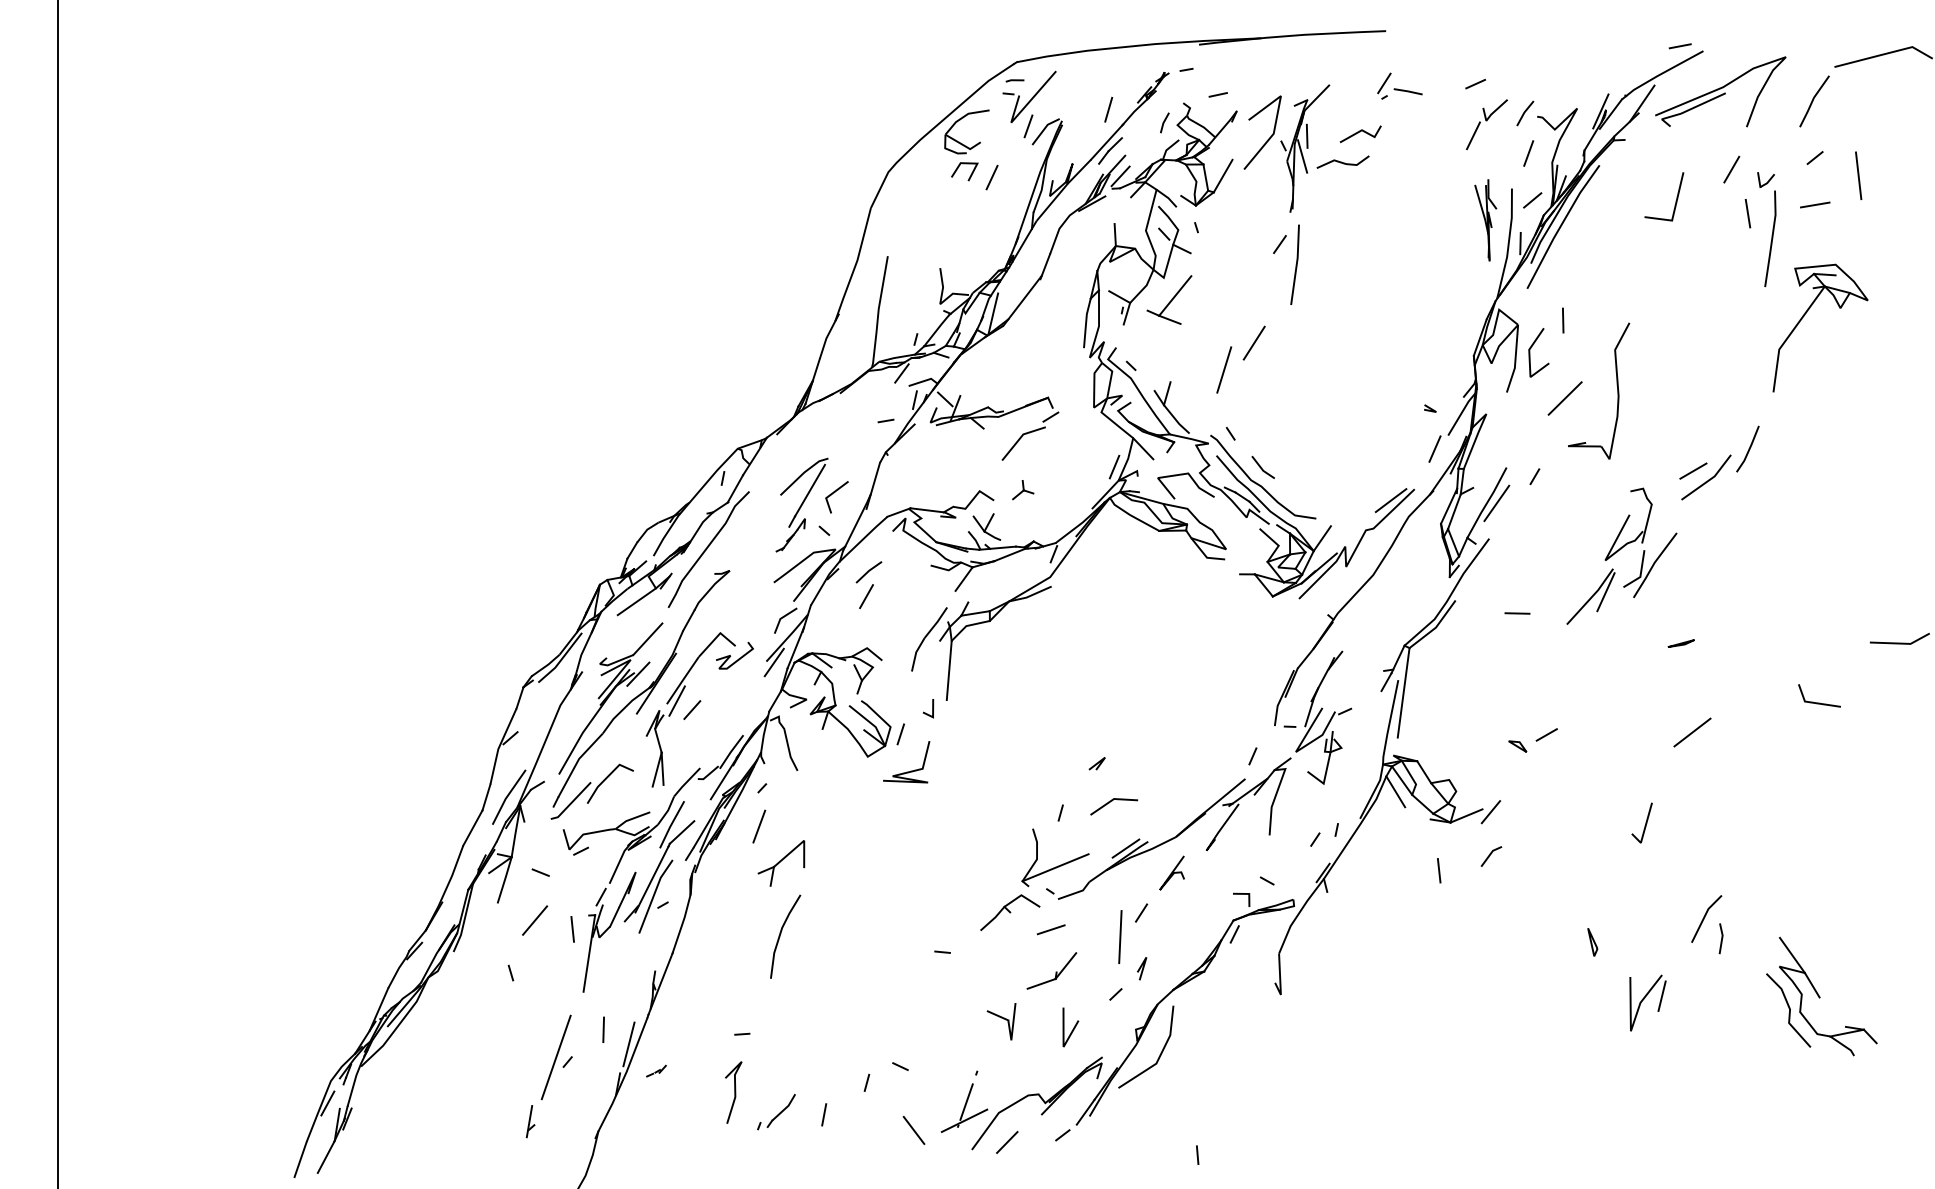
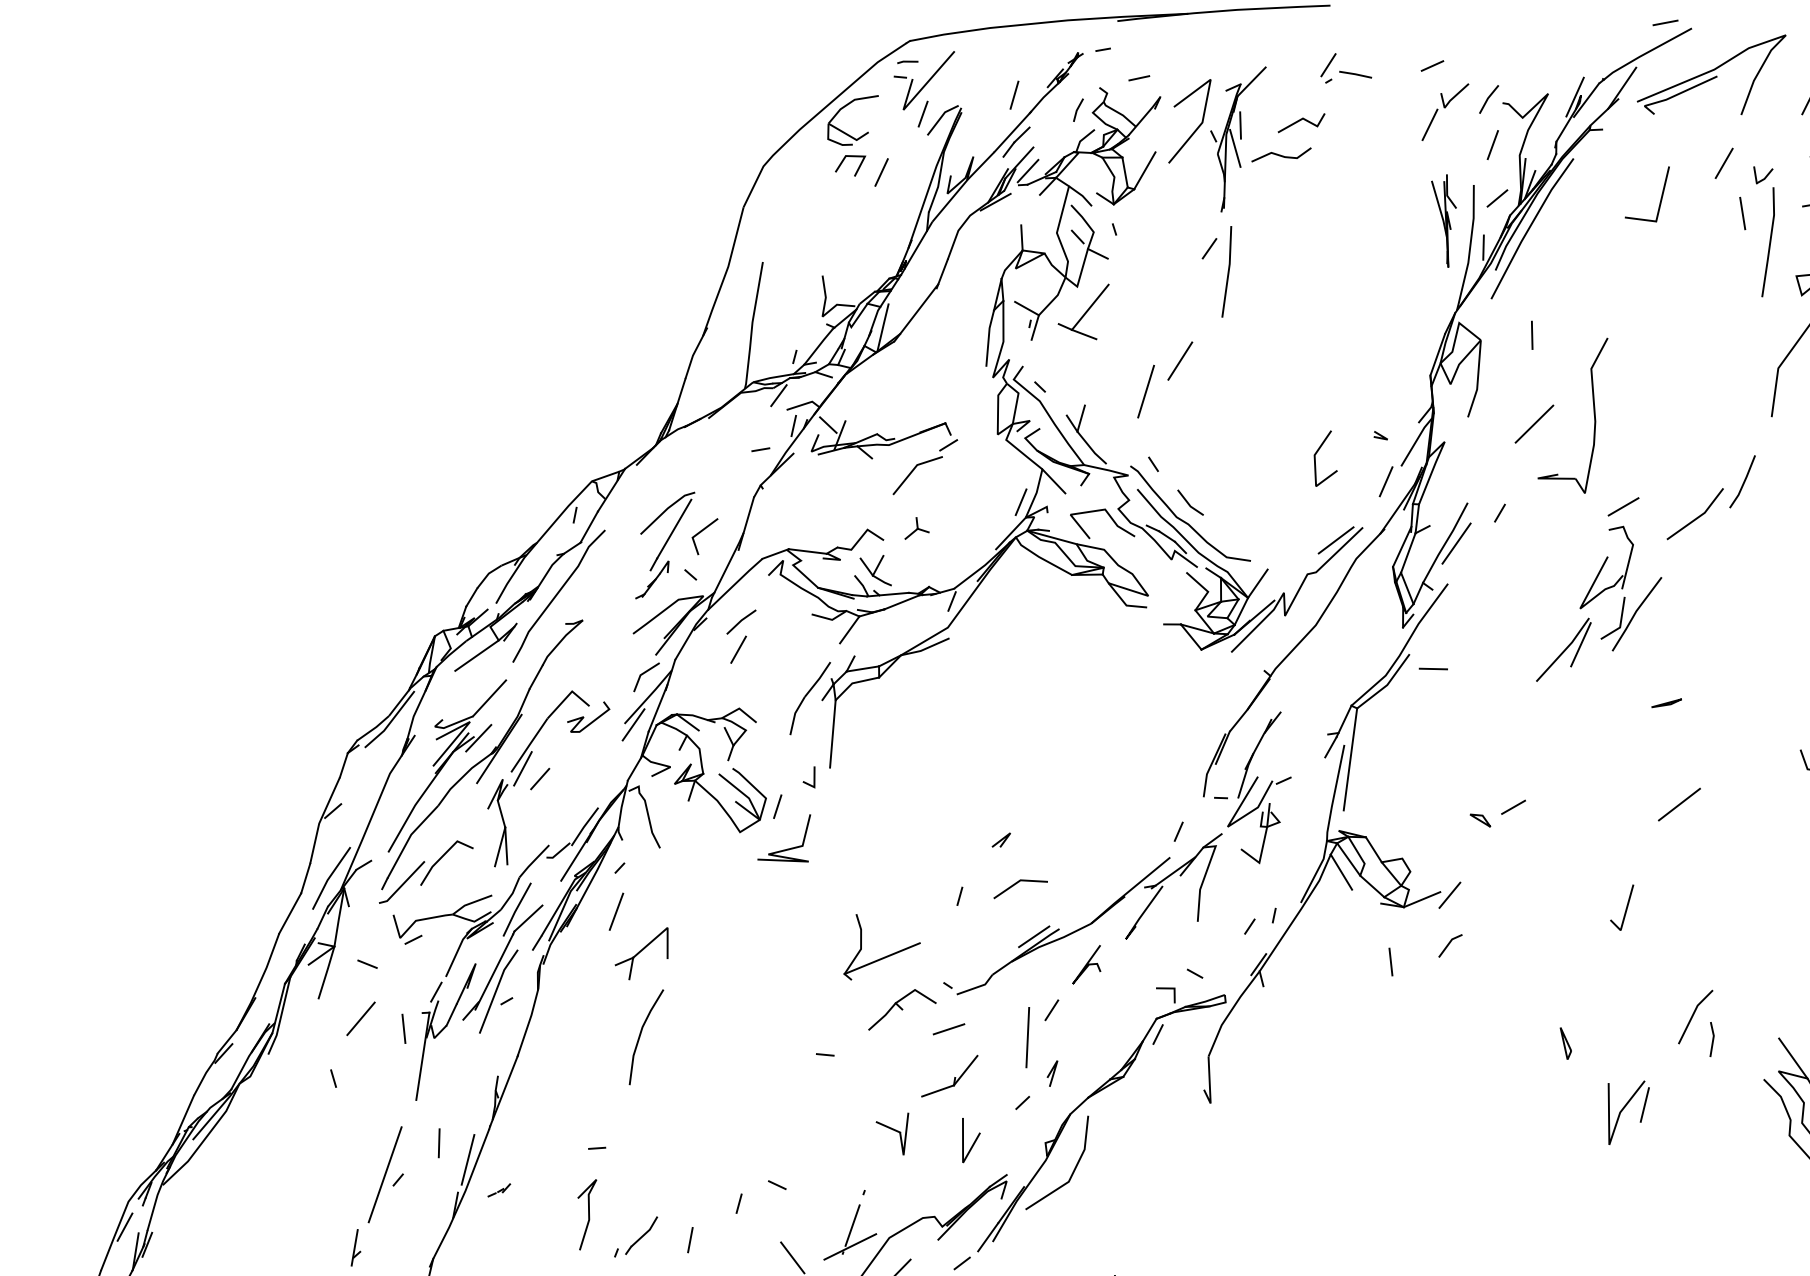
line: (1530, 352) -> (1316, 458), moved
line: (1693, 470) -> (1623, 506), moved
line: (1517, 613) -> (1433, 669), moved
part: (1058, 865) -> (885, 956), moved

